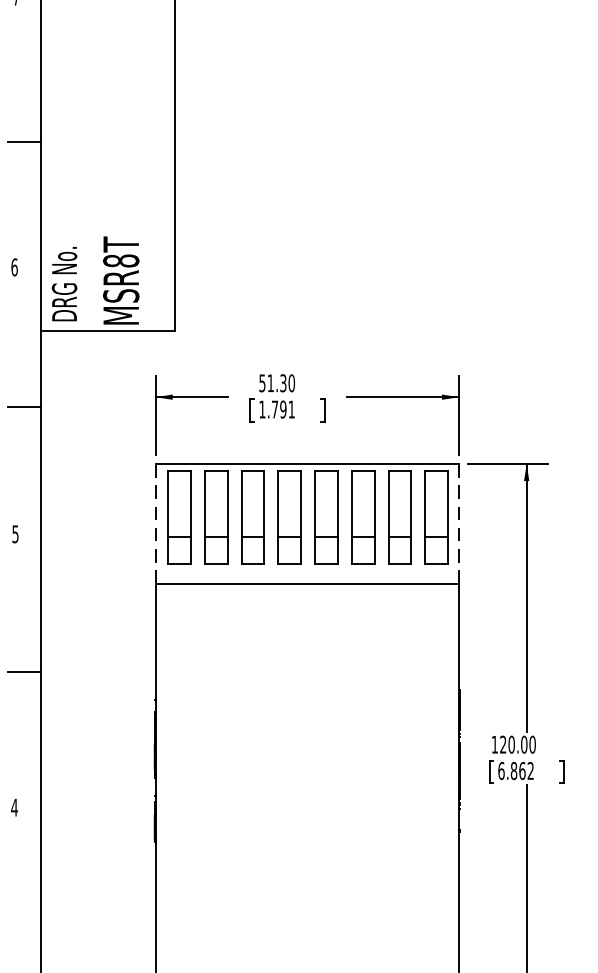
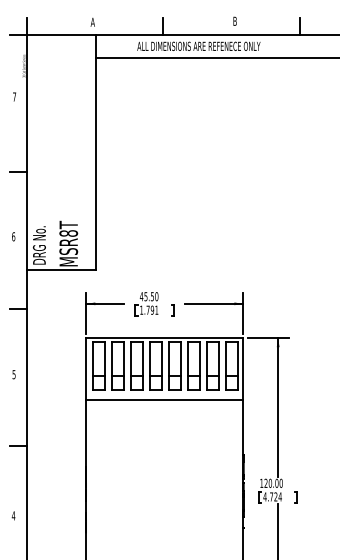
text: (271, 382) -> (146, 296), 51.30 -> 45.50
line: (155, 522) -> (86, 368), dashed -> solid
line: (459, 522) -> (243, 368), dashed -> solid
text: (515, 770) -> (272, 496), 6.862 -> 4.724

